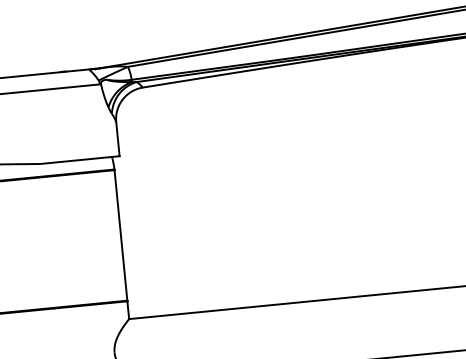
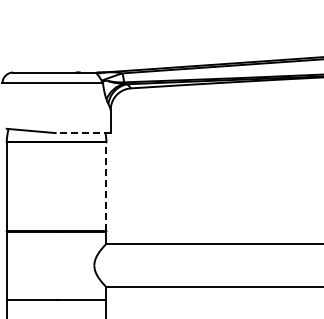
line: (79, 160) -> (83, 133), solid -> dashed
line: (121, 234) -> (106, 186), solid -> dashed

